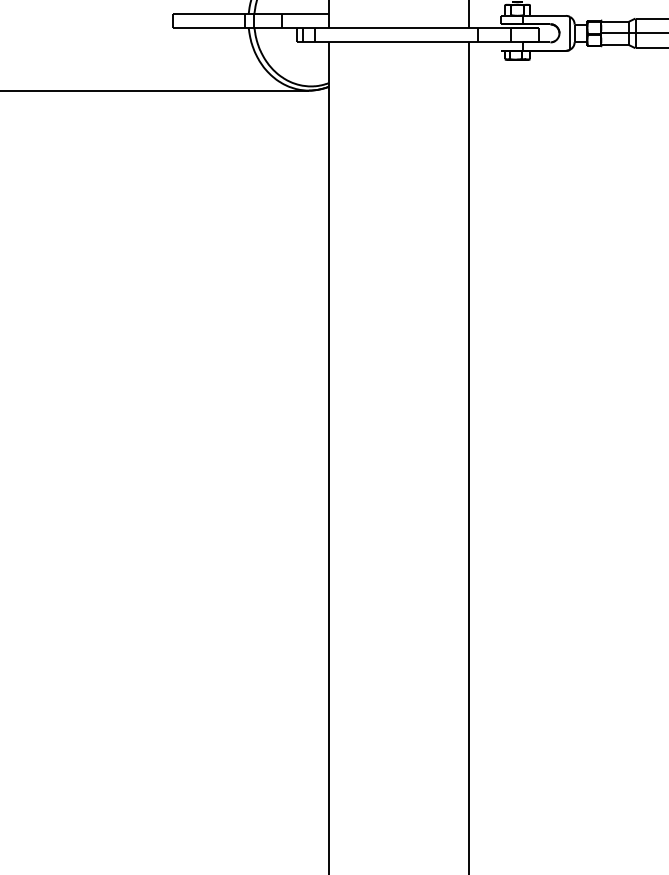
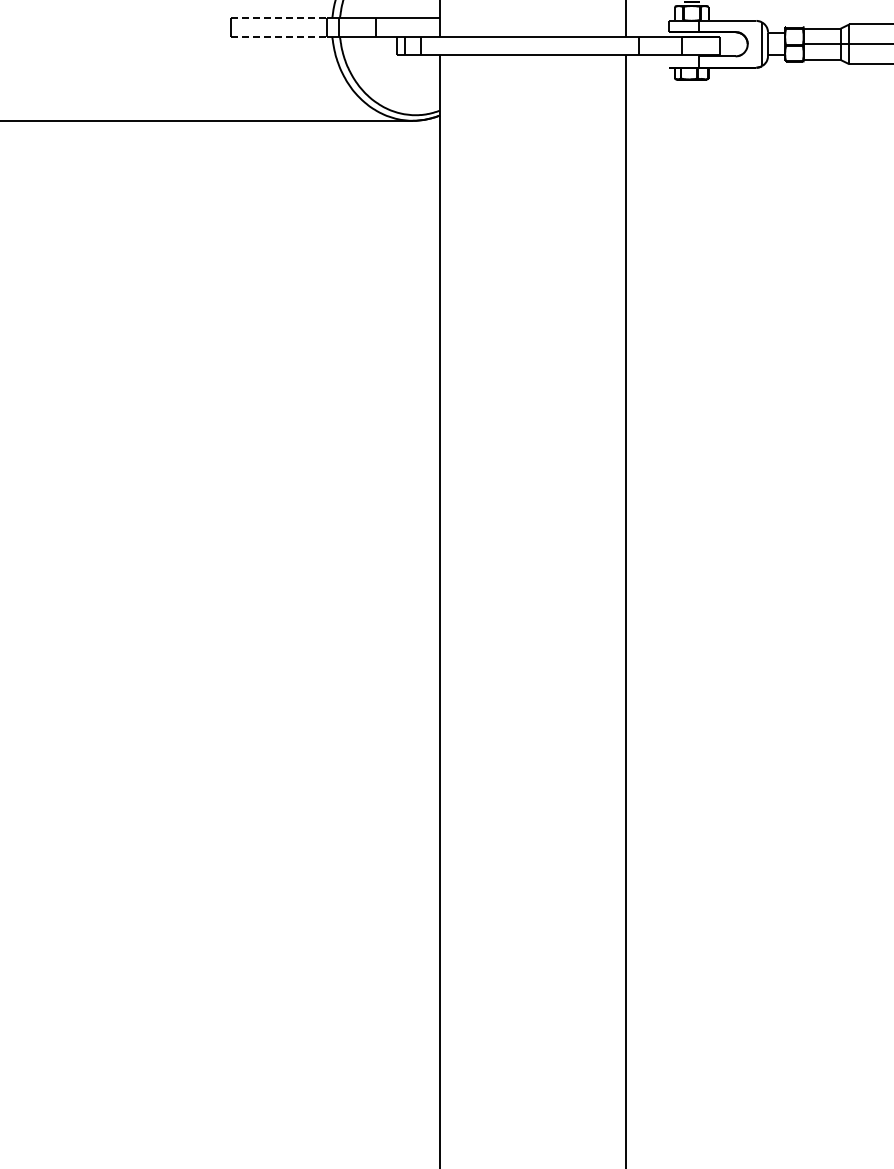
line: (208, 14) -> (278, 18), solid -> dashed
line: (208, 27) -> (278, 36), solid -> dashed

